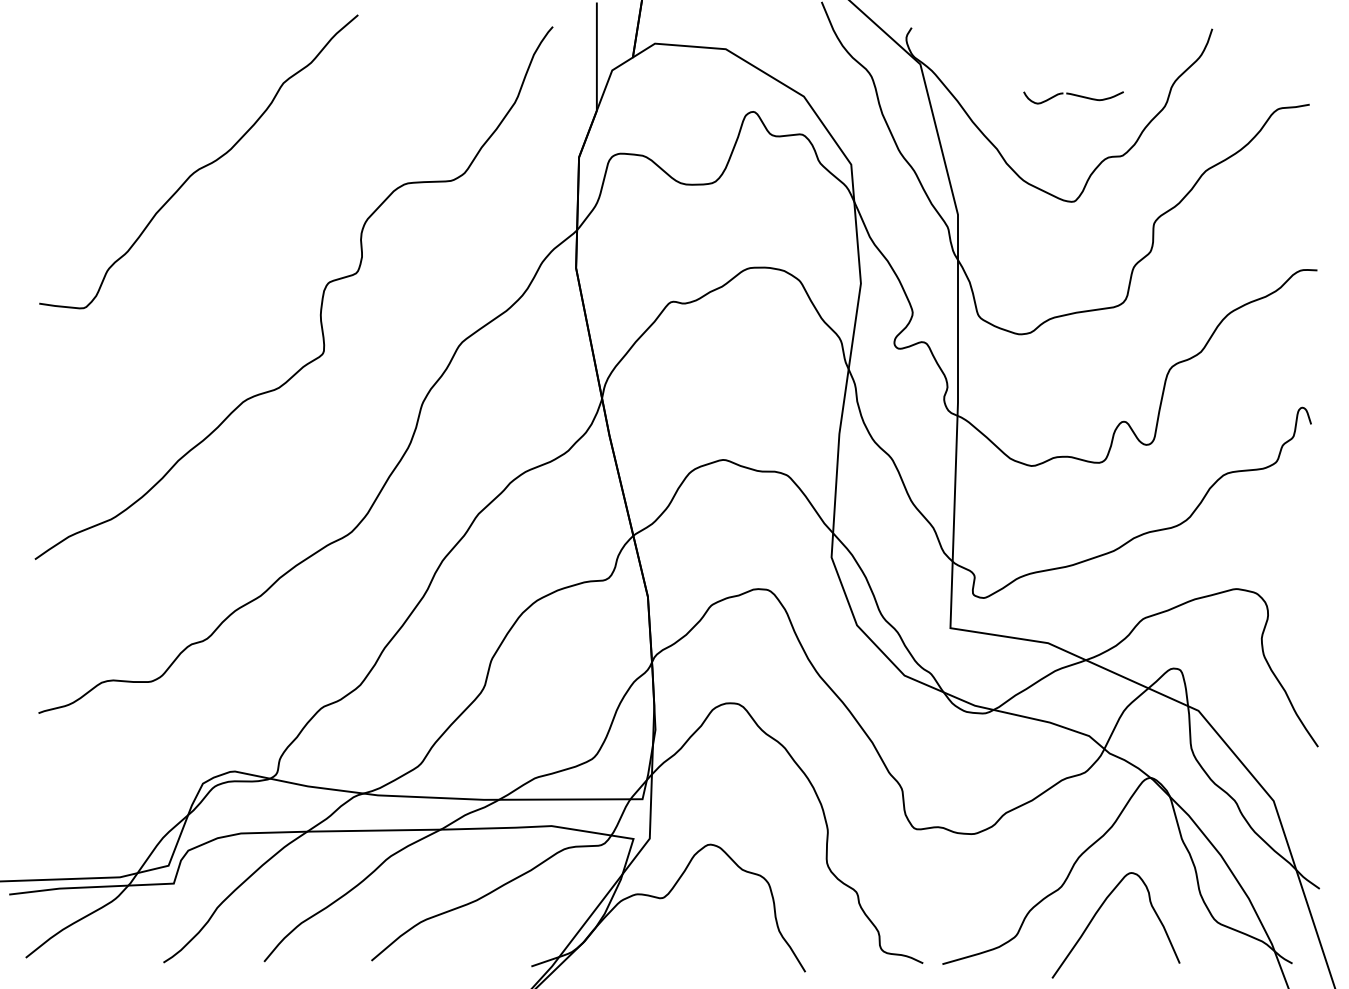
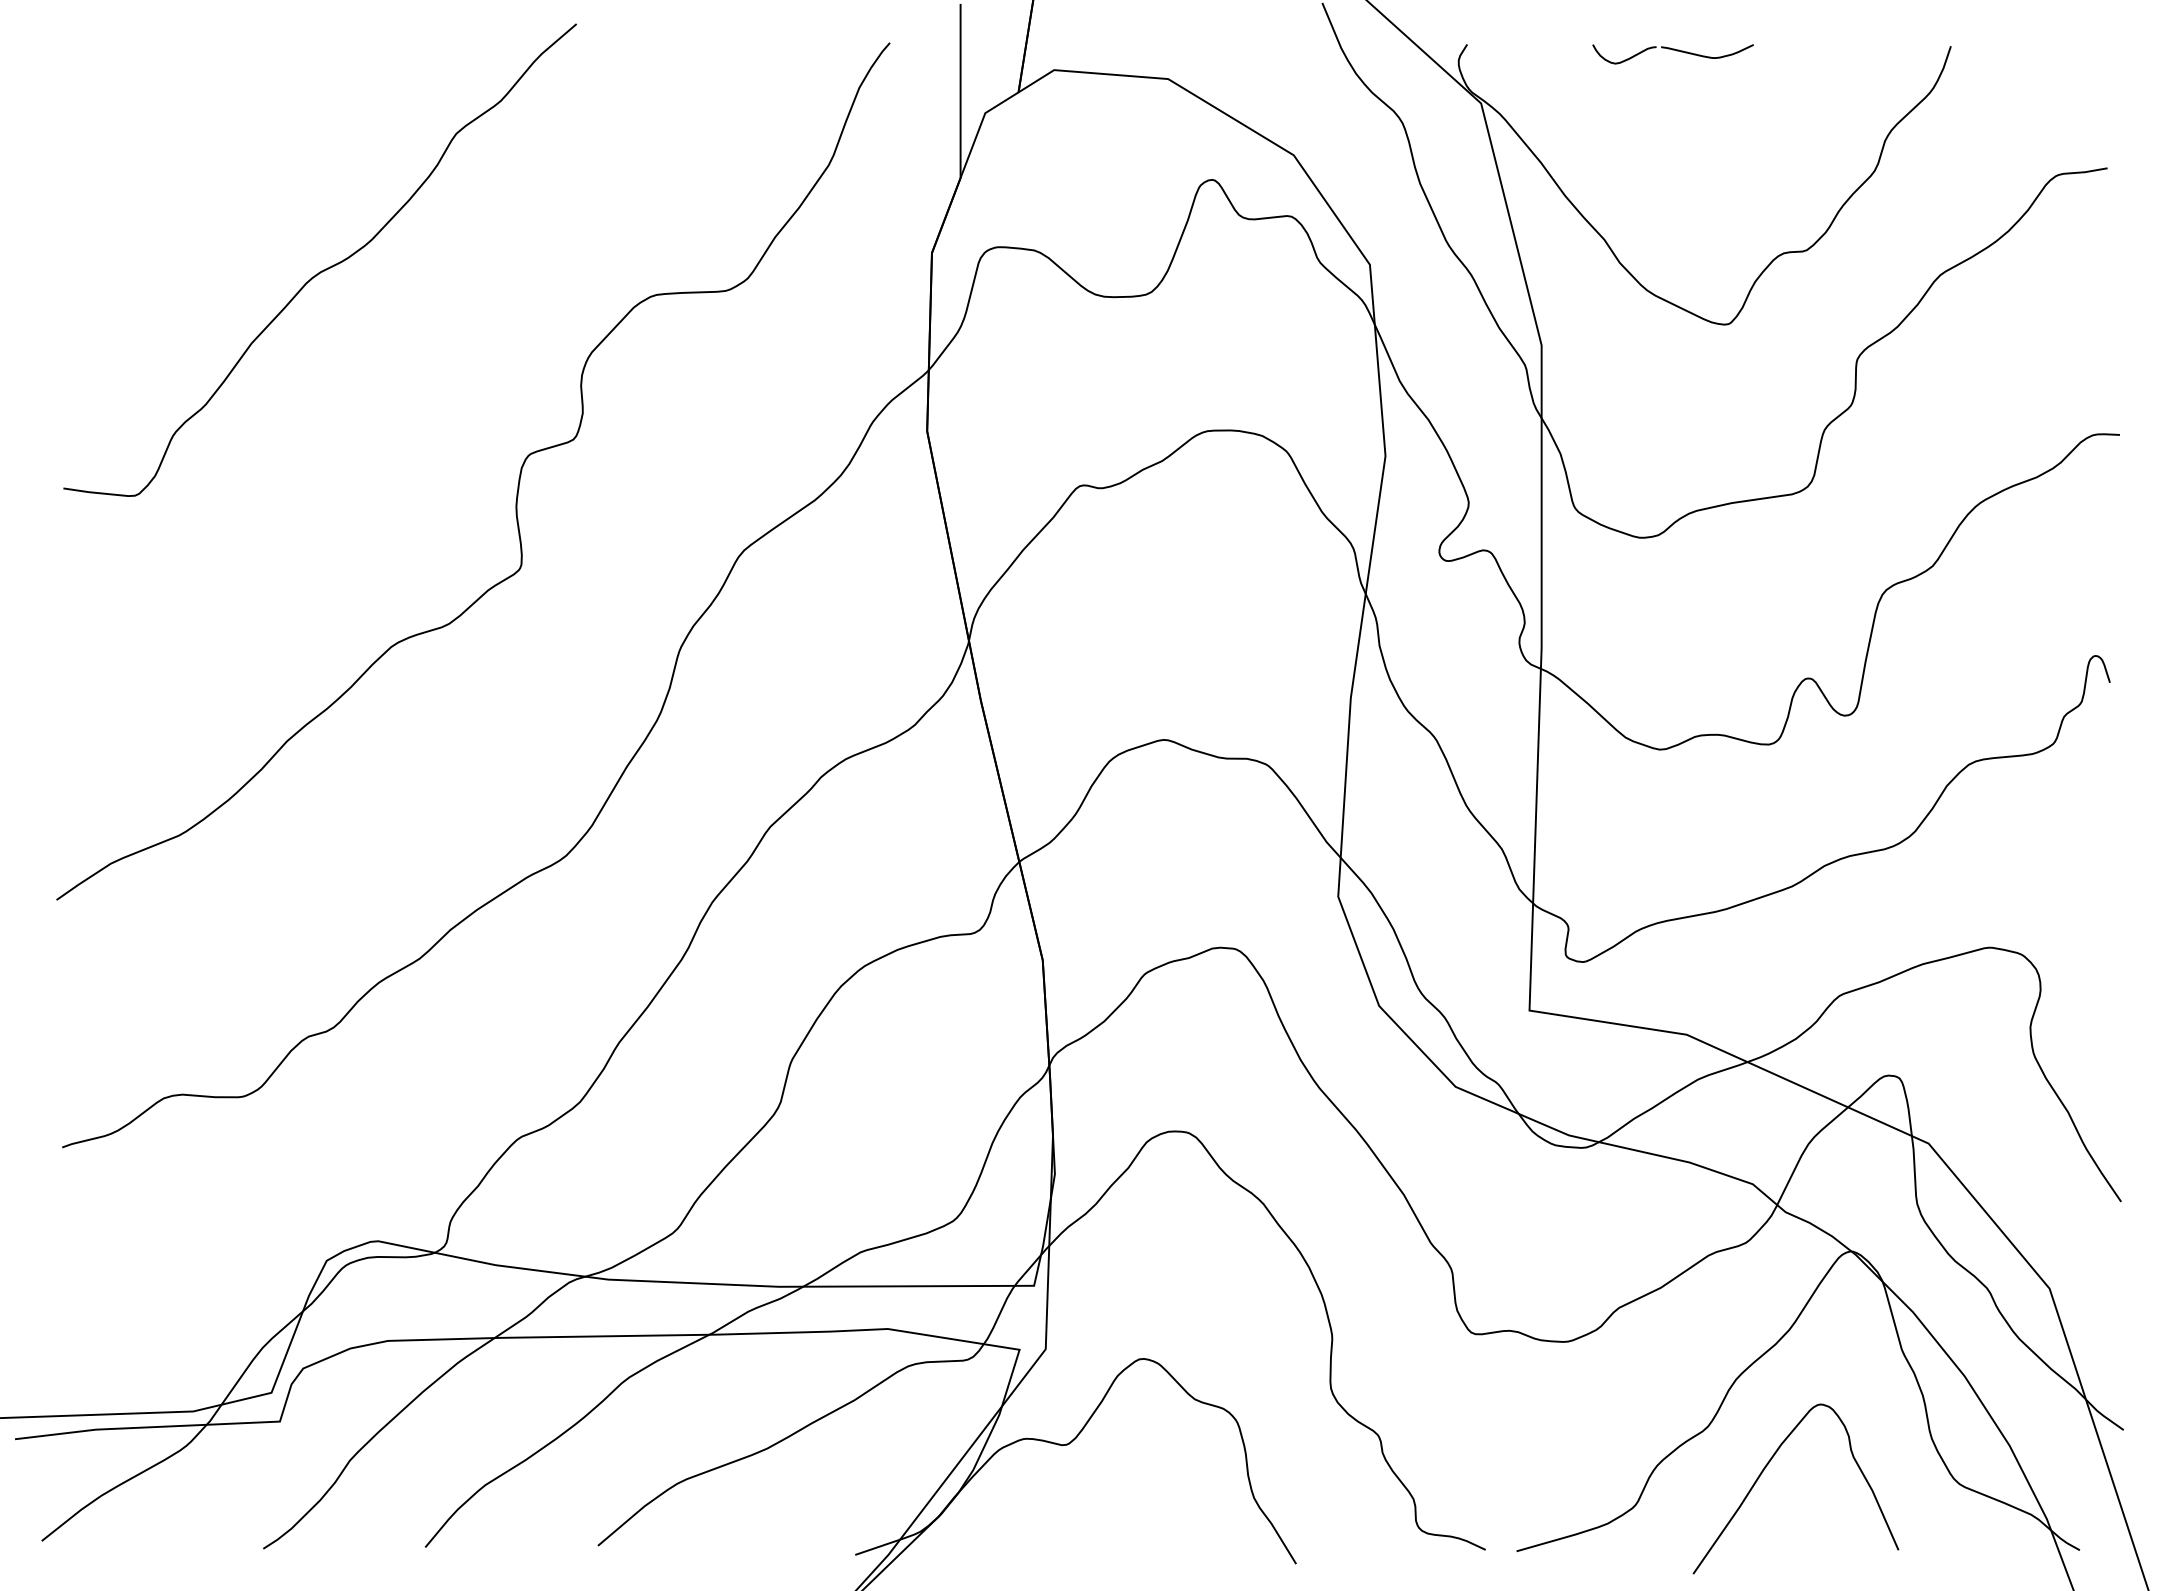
part: (1073, 97) -> (1672, 53), moved

